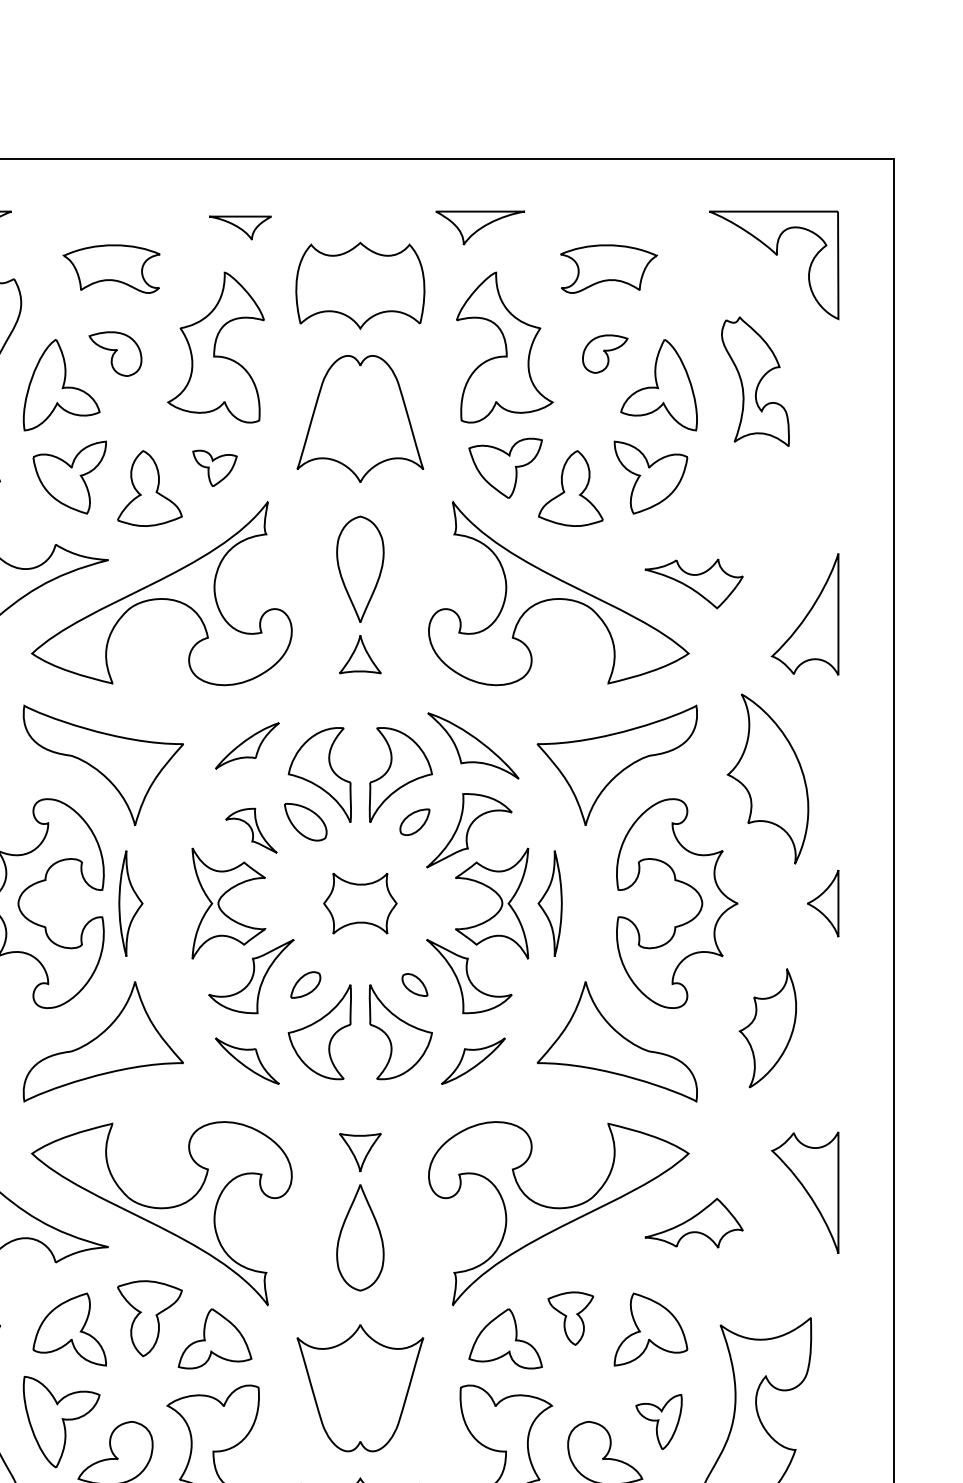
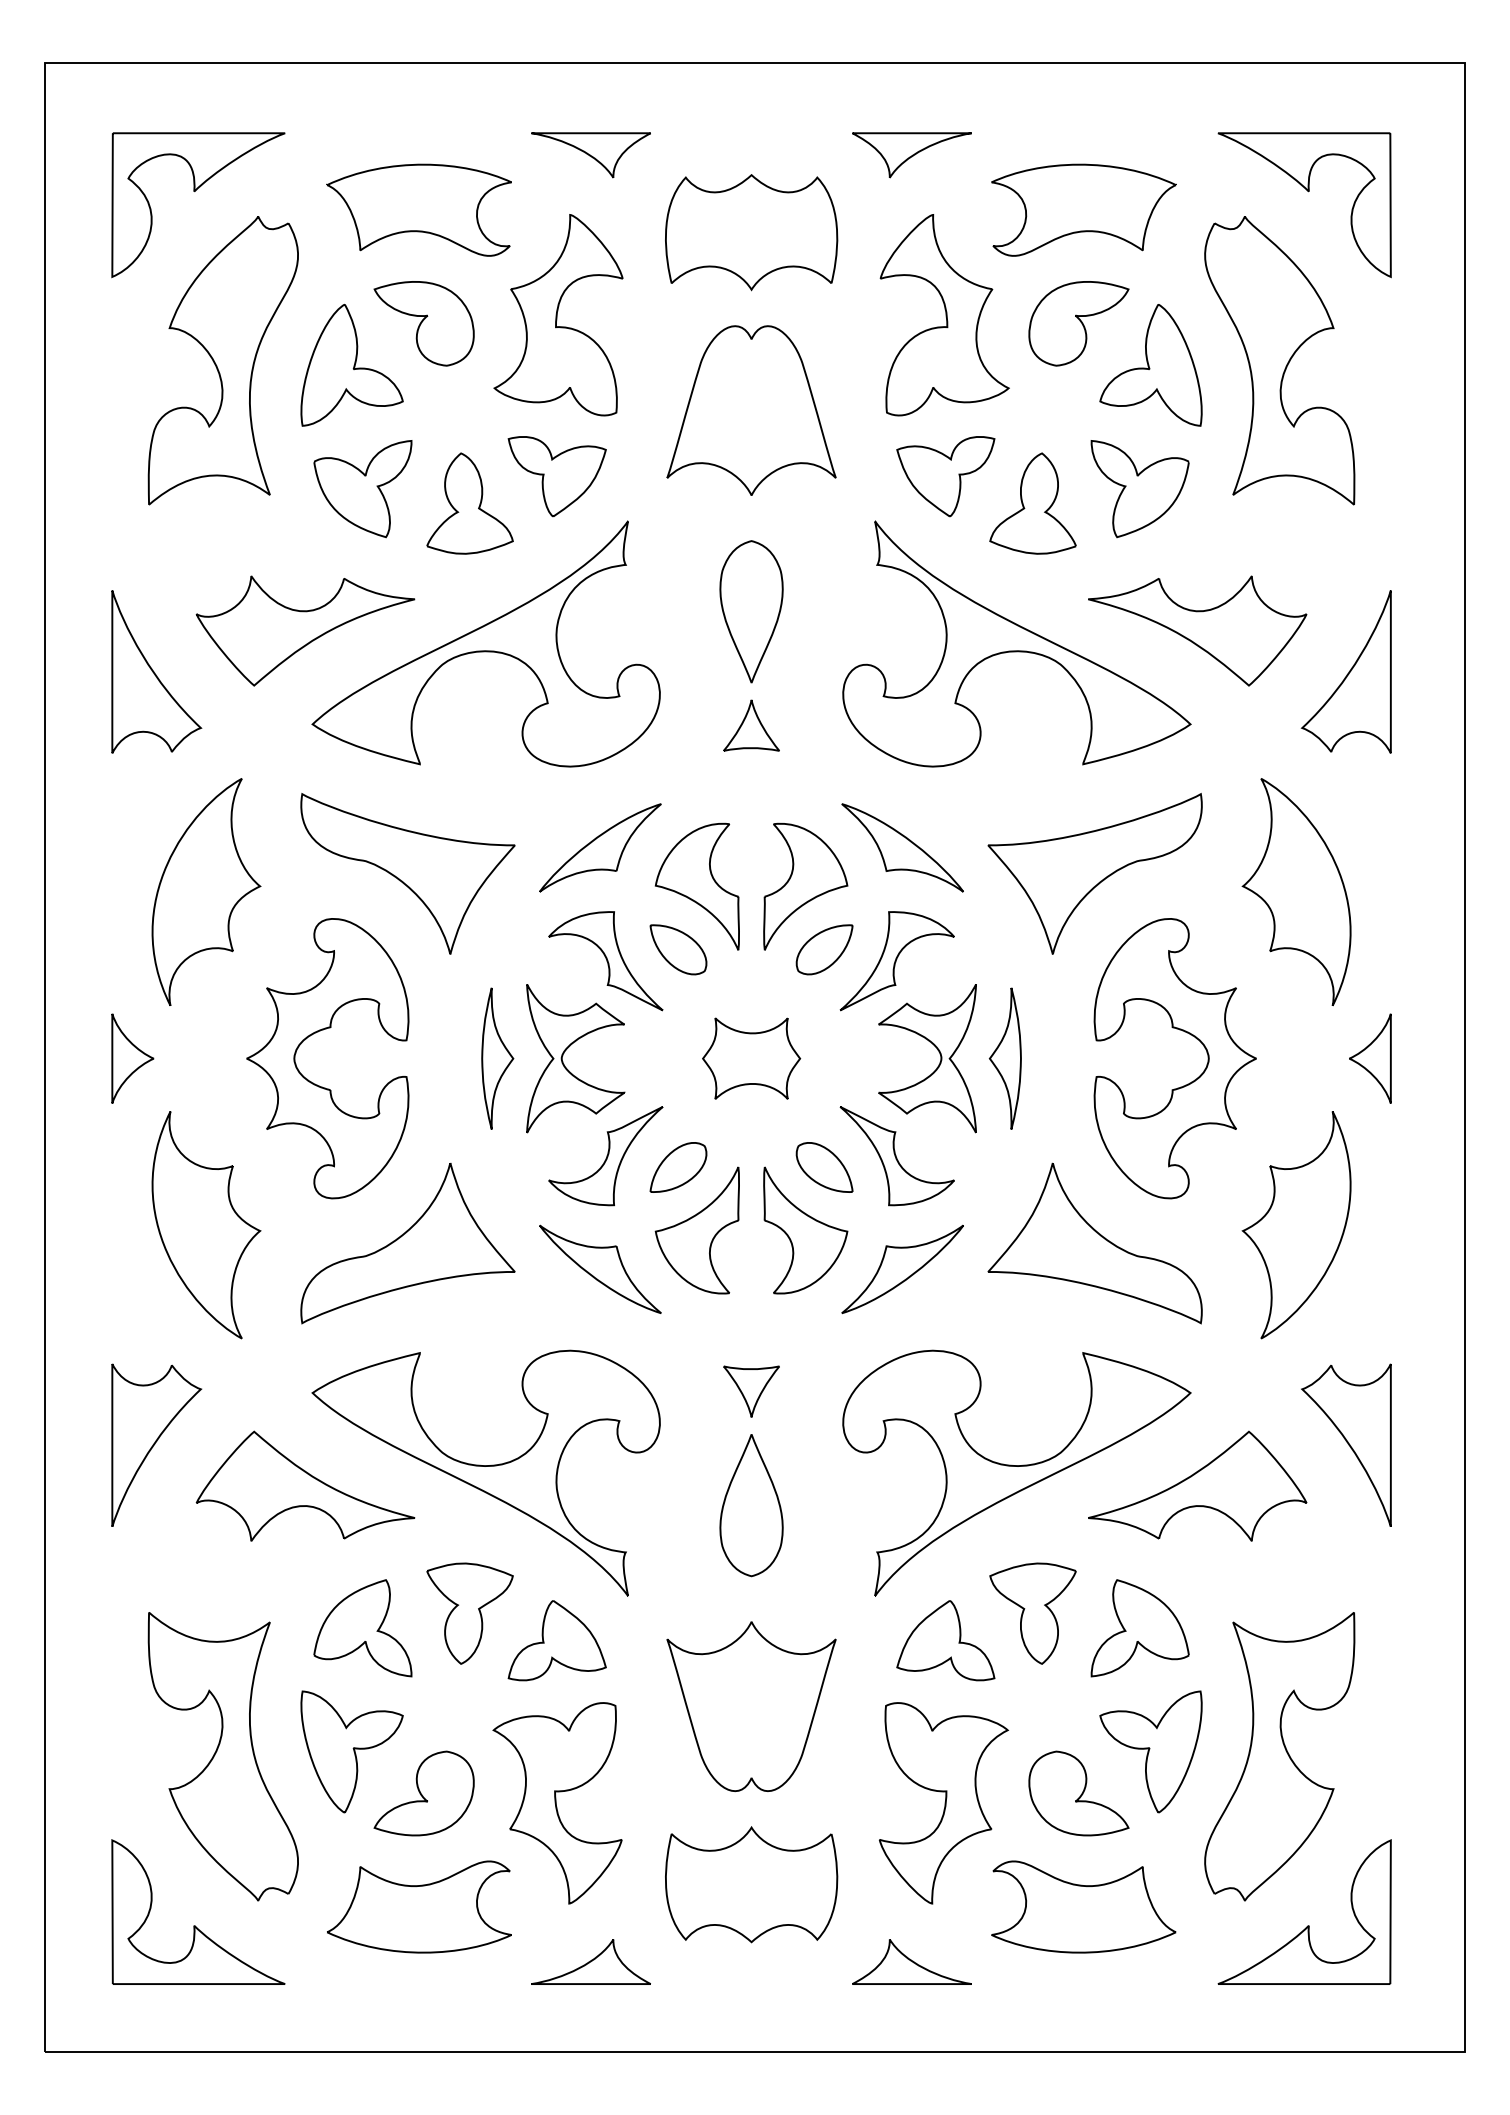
part: (239, 228) -> (590, 155), size x1.43
part: (111, 268) -> (418, 209), size x1.43
part: (608, 268) -> (1083, 209), size x1.43
part: (115, 353) -> (423, 323), size x1.43
part: (604, 353) -> (1078, 323), size x1.67
part: (755, 381) -> (1279, 360), size x1.67
part: (214, 468) -> (556, 476), size x1.67
part: (693, 583) -> (1197, 630), size x1.67
part: (247, 745) -> (600, 847), size x1.43
part: (414, 822) -> (824, 949), size x1.43
part: (251, 830) -> (605, 961), size x1.67
part: (130, 903) -> (497, 1058), moved
part: (305, 985) -> (678, 1167), size x1.43
part: (414, 985) -> (824, 1167), size x1.67
part: (767, 1028) -> (1296, 1225), size x1.43
part: (247, 1060) -> (600, 1268), size x1.43
part: (473, 1061) -> (902, 1269), size x1.43
part: (693, 1222) -> (1197, 1485), size x1.67
part: (570, 1318) -> (1032, 1613), size x1.43
part: (658, 1421) -> (1150, 1751), size x1.67

